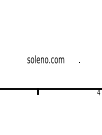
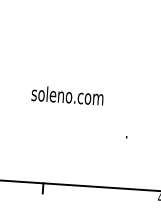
text: (45, 59) -> (67, 95), moved

